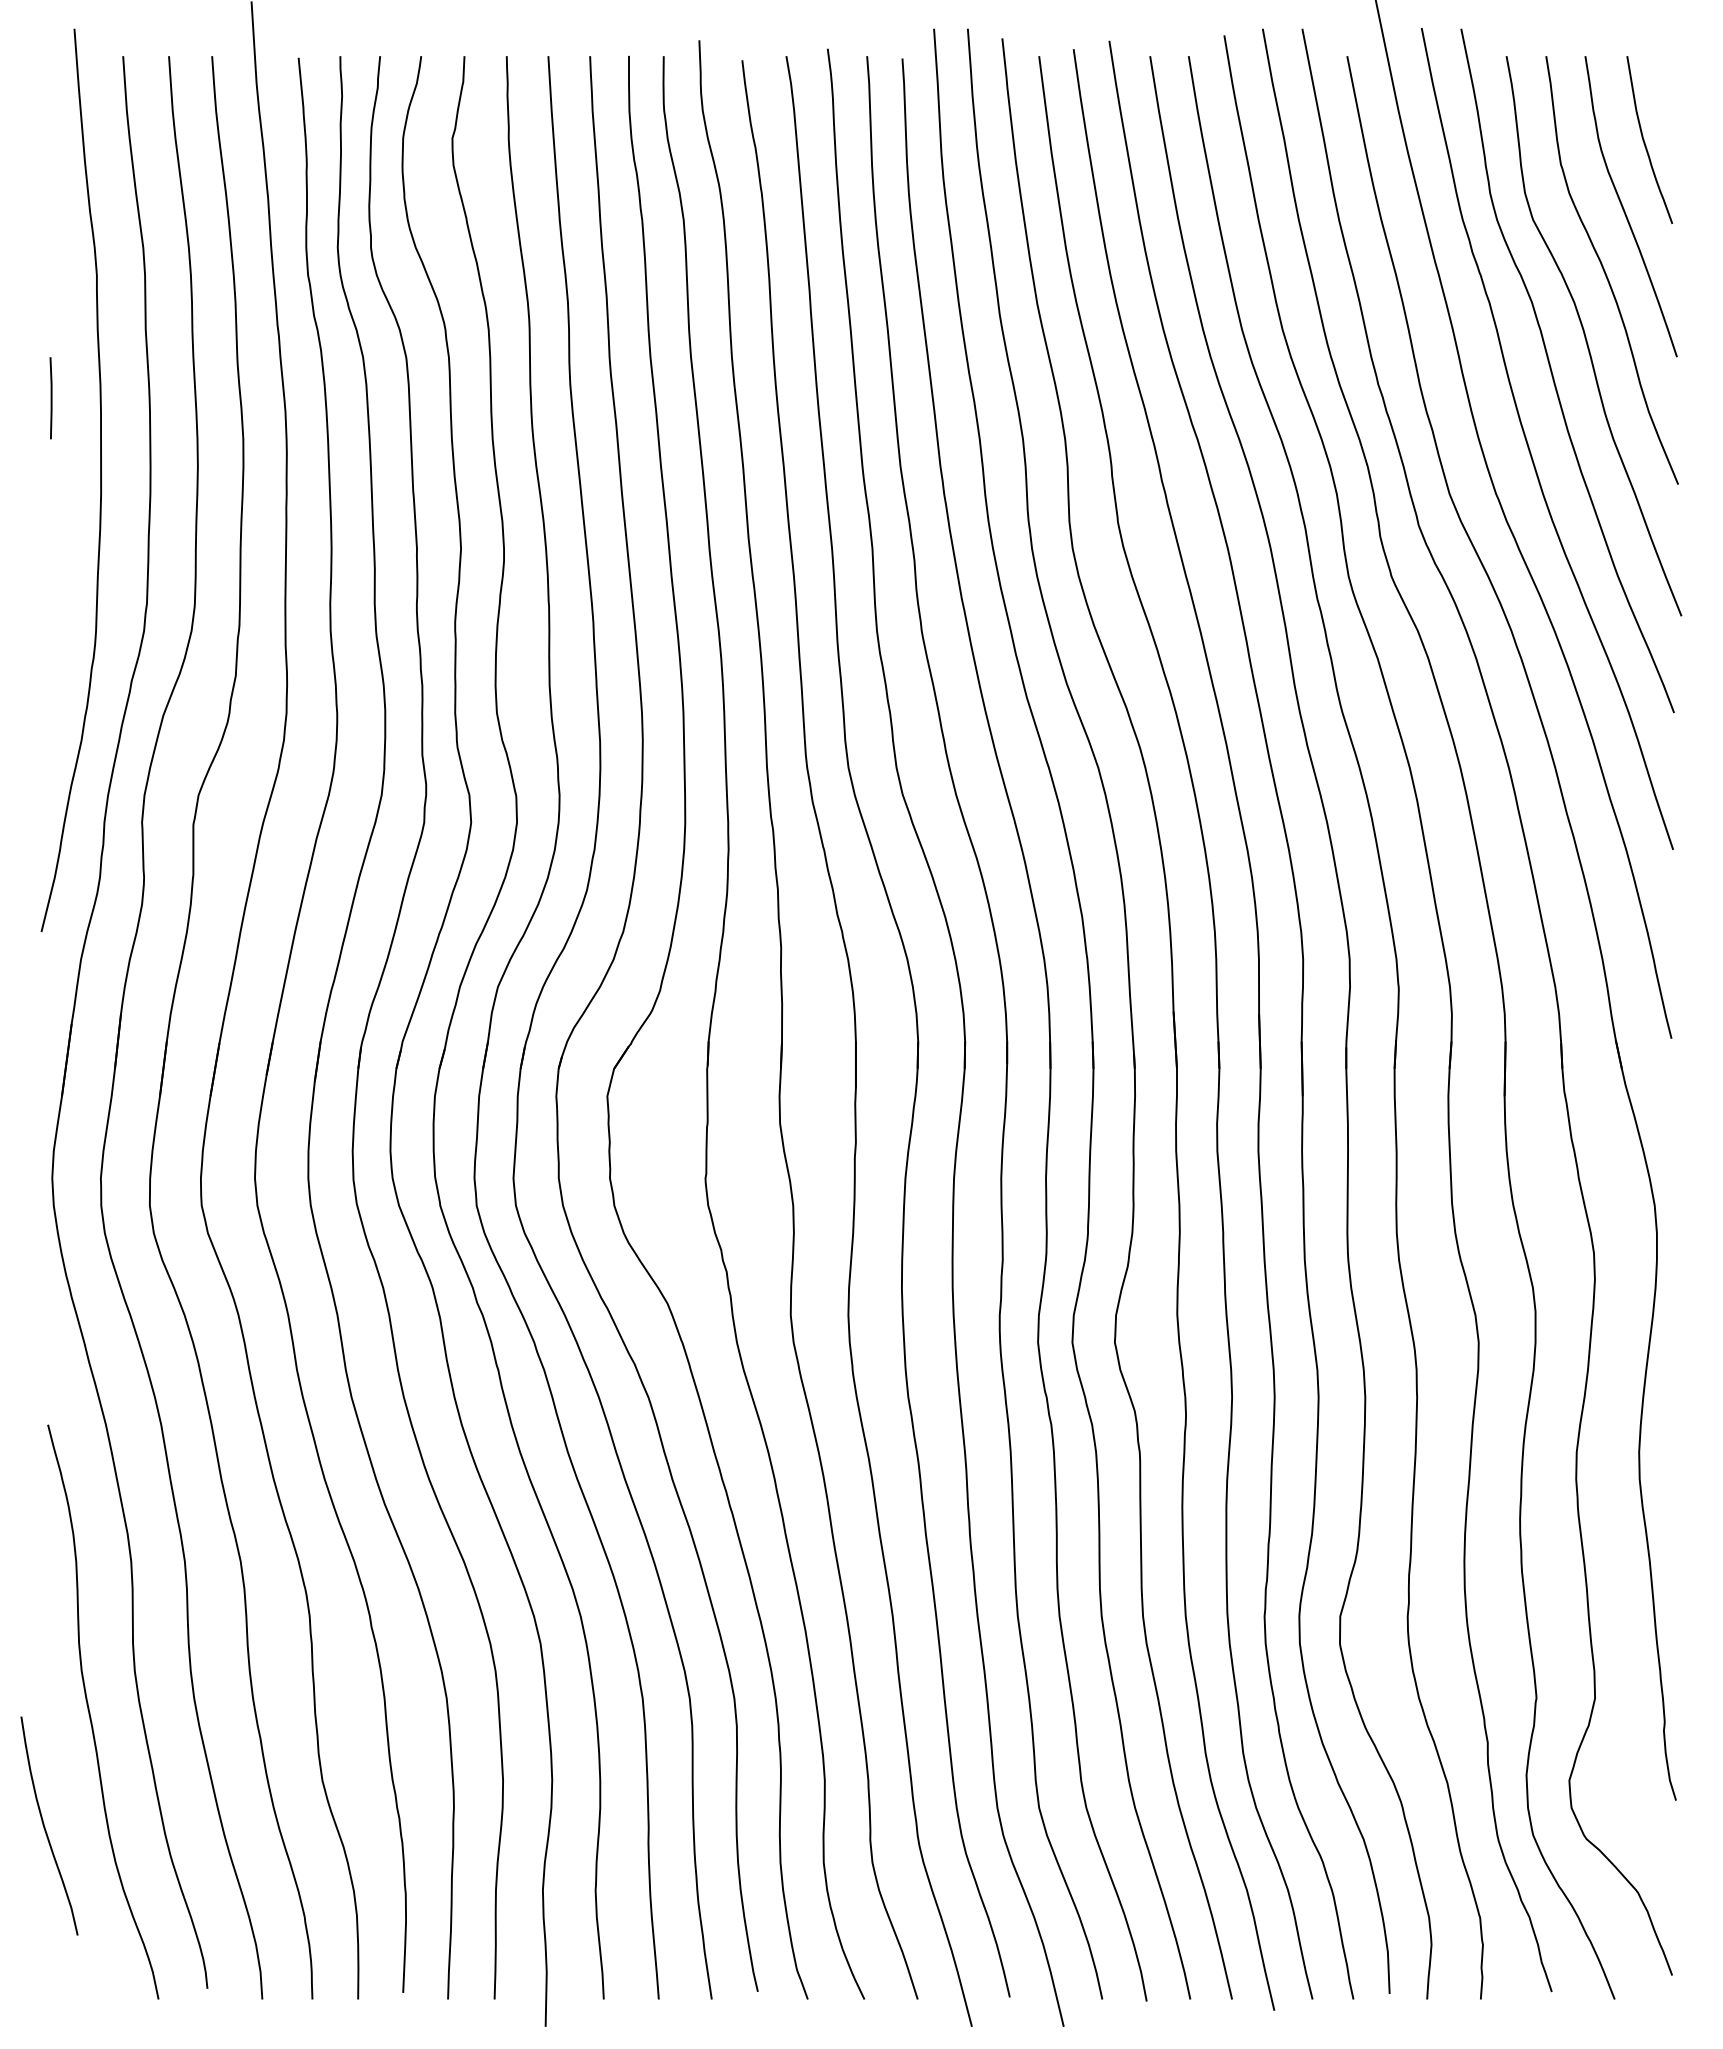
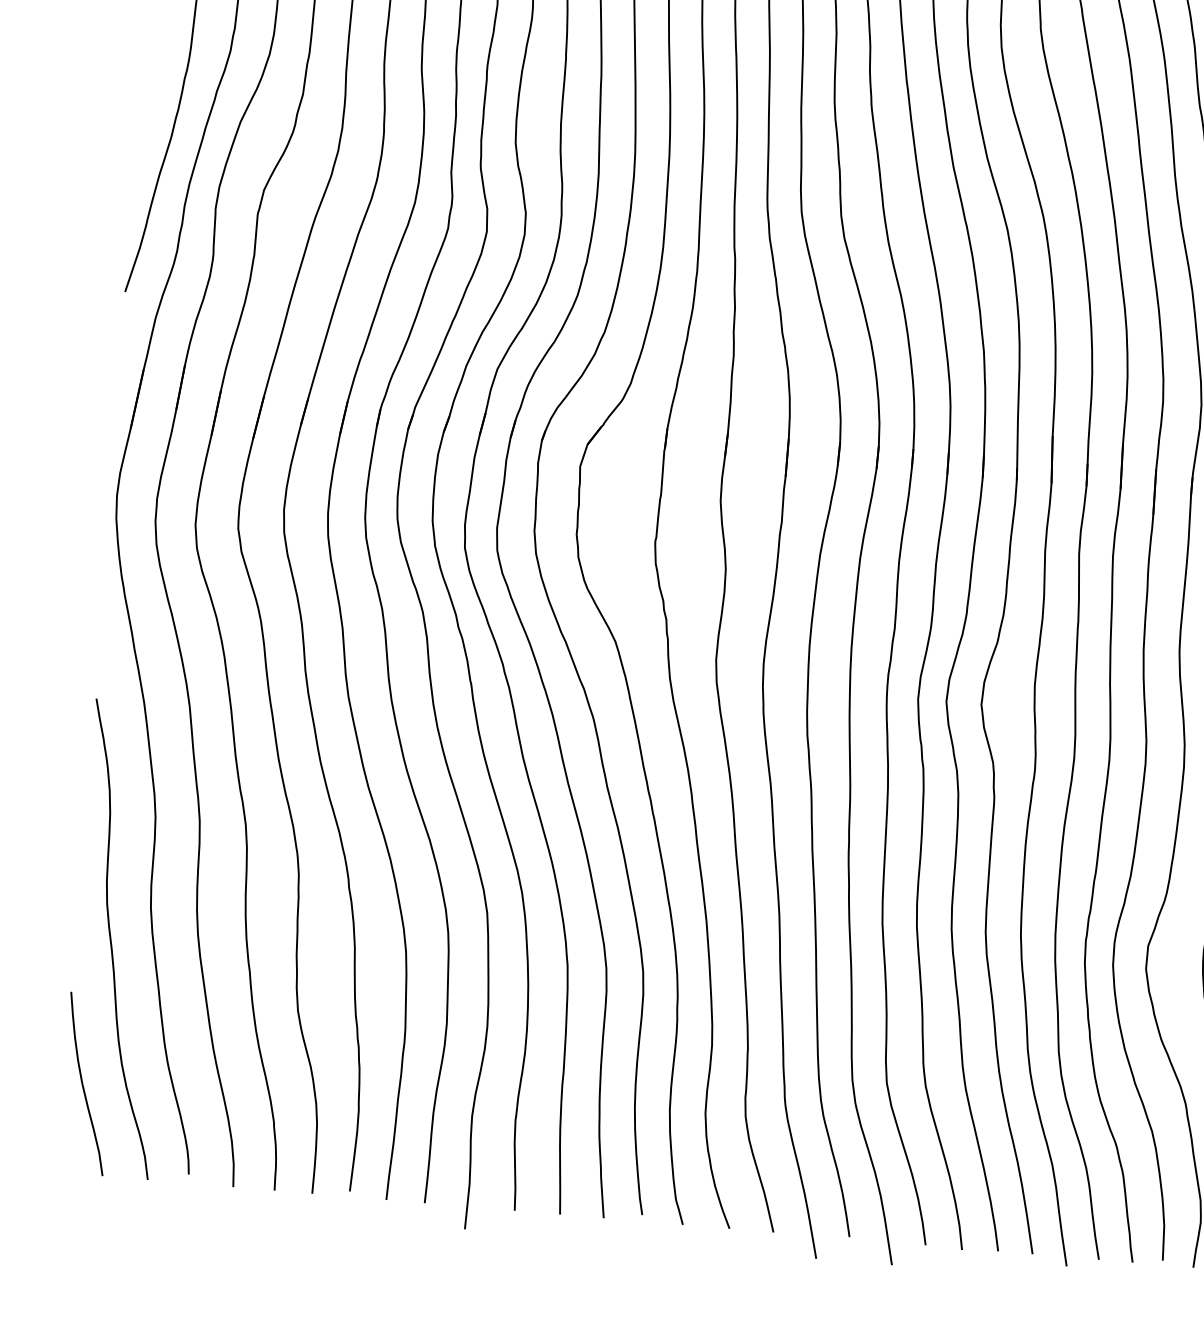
curve: (45, 1827) -> (83, 1084), moved

